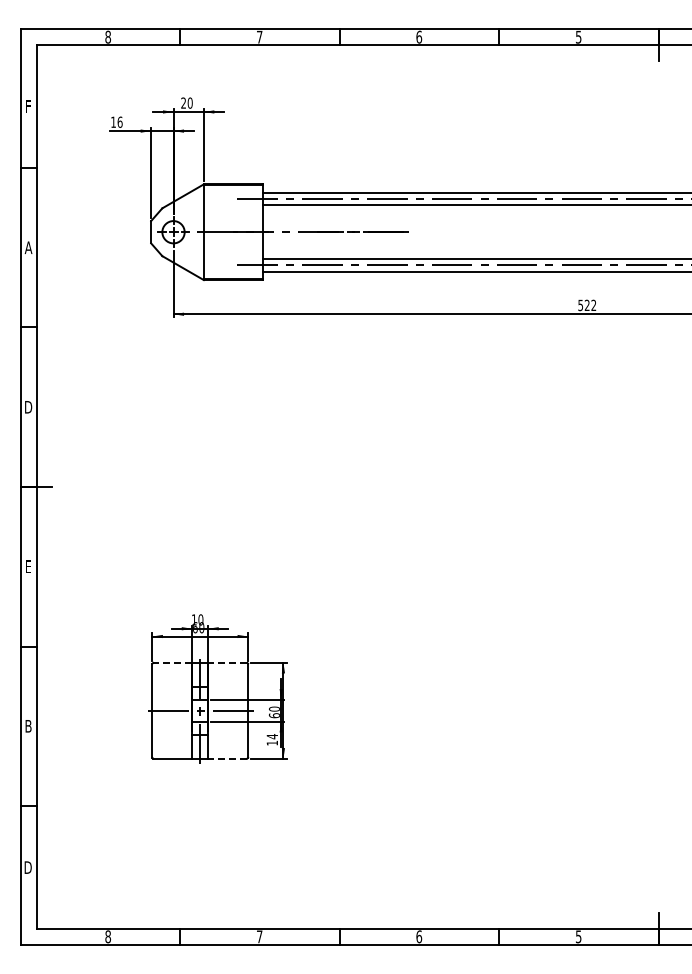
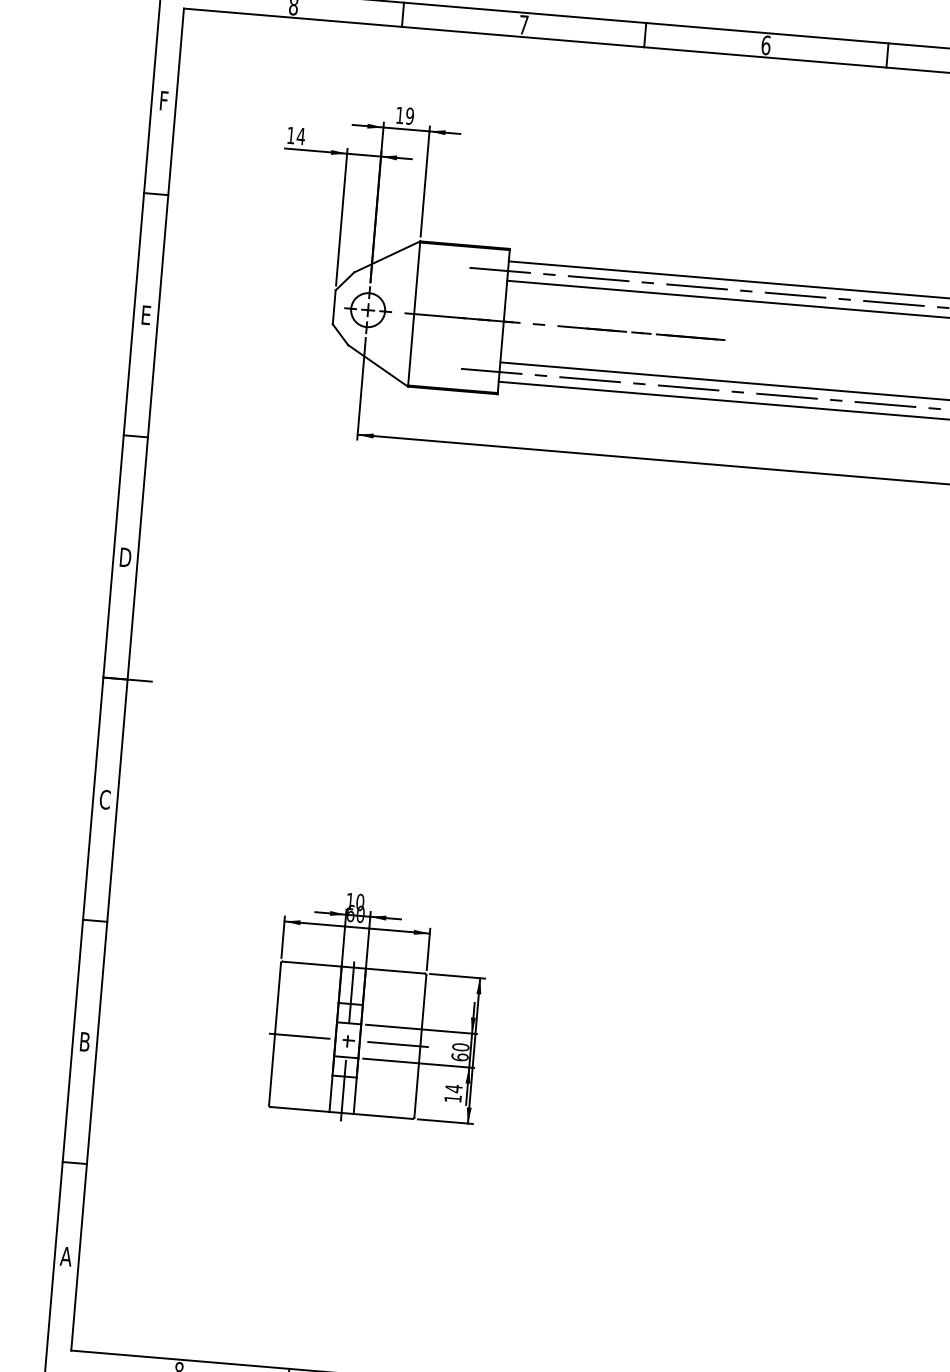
text: (186, 102) -> (404, 114), 20 -> 19
text: (119, 121) -> (300, 135), 16 -> 14
text: (28, 247) -> (145, 314), A -> E
text: (28, 566) -> (105, 799), E -> C
line: (172, 662) -> (311, 963), dashed -> solid
line: (227, 662) -> (395, 970), dashed -> solid
line: (227, 758) -> (383, 1116), dashed -> solid
text: (27, 867) -> (65, 1256), D -> A

